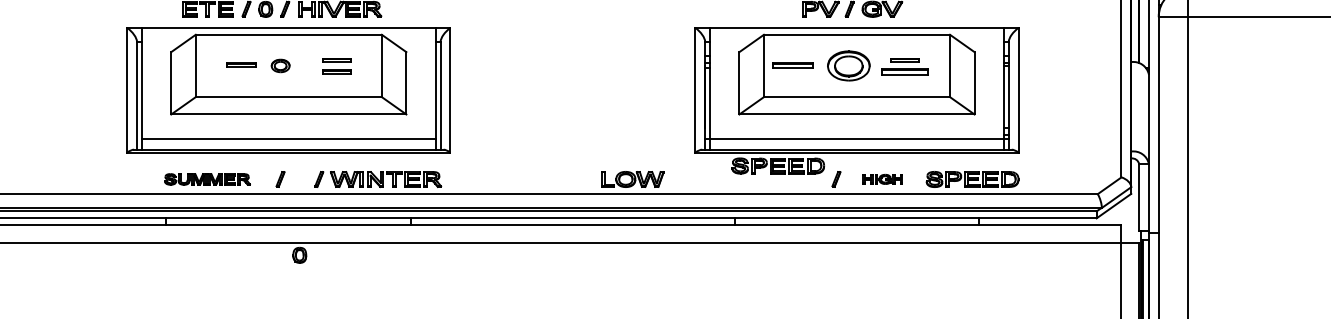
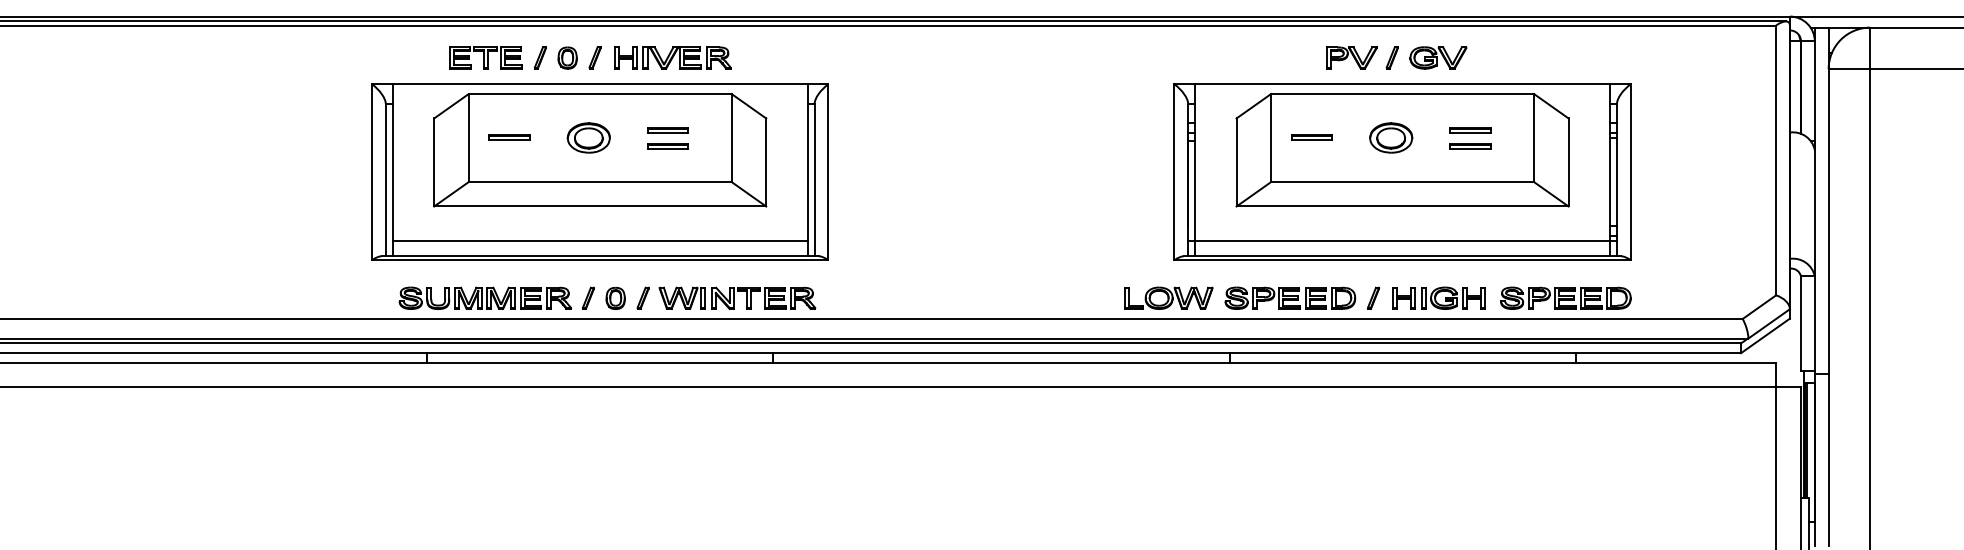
part: (241, 64) -> (509, 137), moved
part: (280, 65) -> (588, 137), size x1.67
part: (792, 65) -> (1311, 137), size x0.71
part: (849, 65) -> (1391, 137), size x0.71
part: (905, 71) -> (1470, 146), size x0.62
part: (778, 165) -> (1290, 297), moved
part: (206, 178) -> (484, 297), size x1.43
part: (632, 178) -> (1168, 297), moved
part: (882, 178) -> (1438, 297), size x1.67
part: (299, 254) -> (615, 297), moved

